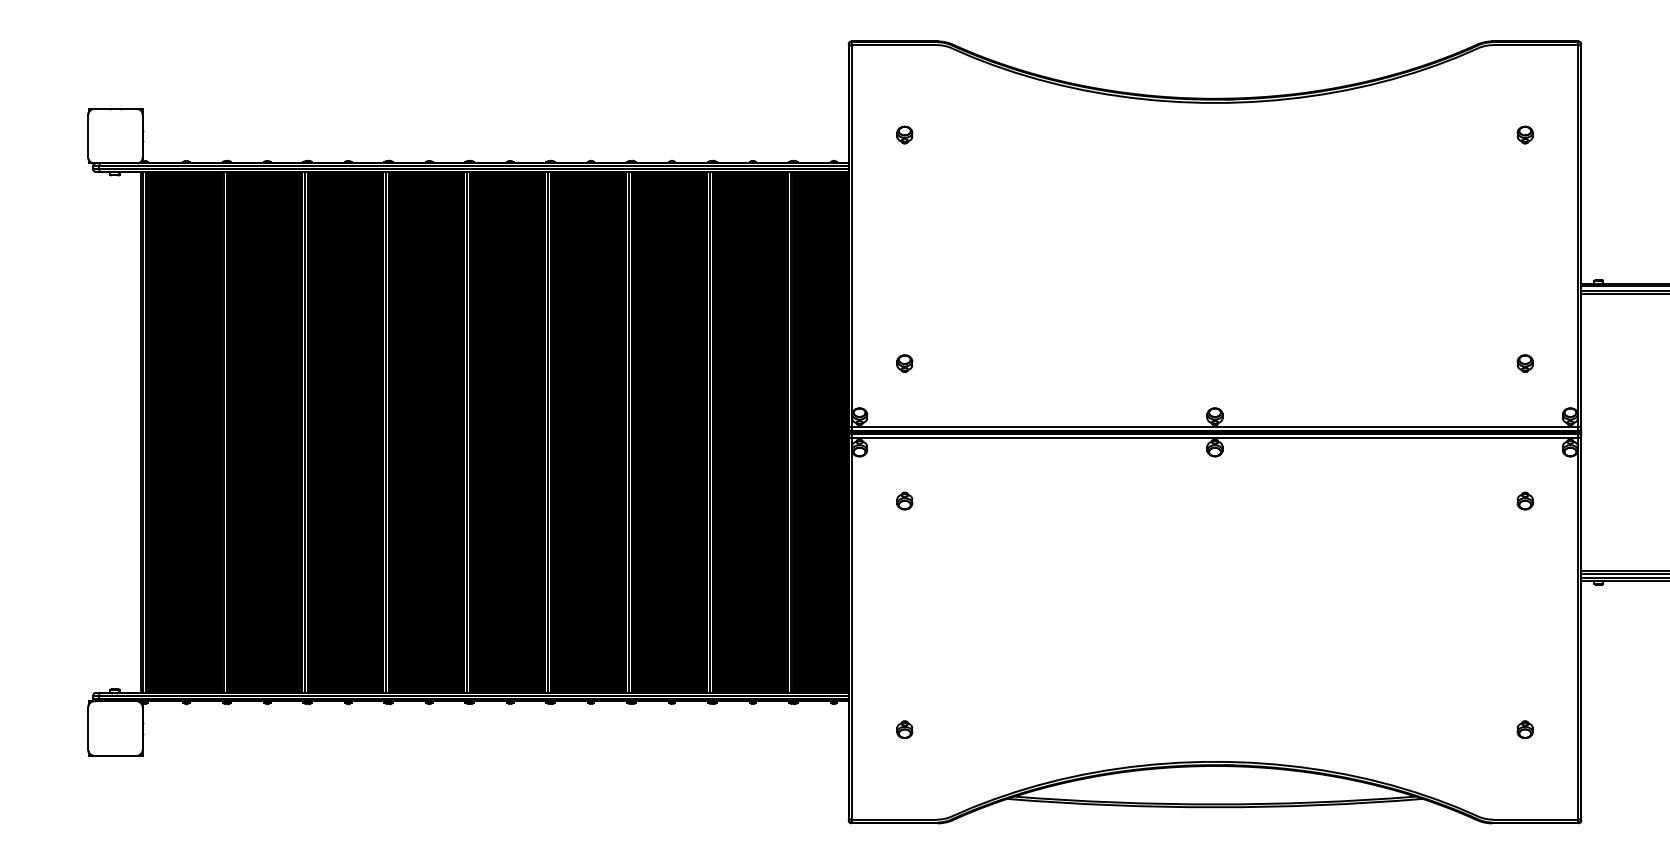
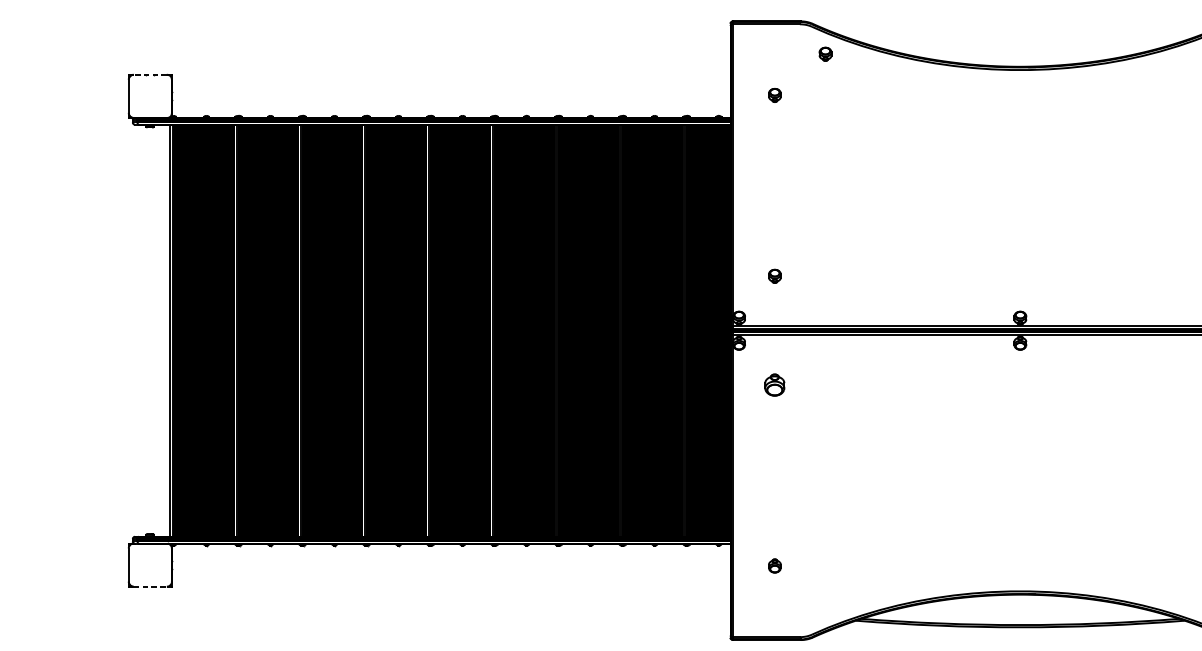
part: (968, 82) -> (825, 53), added
line: (115, 109) -> (150, 75), solid -> dashed
part: (904, 500) -> (774, 384), size x1.6
line: (115, 755) -> (150, 586), solid -> dashed

